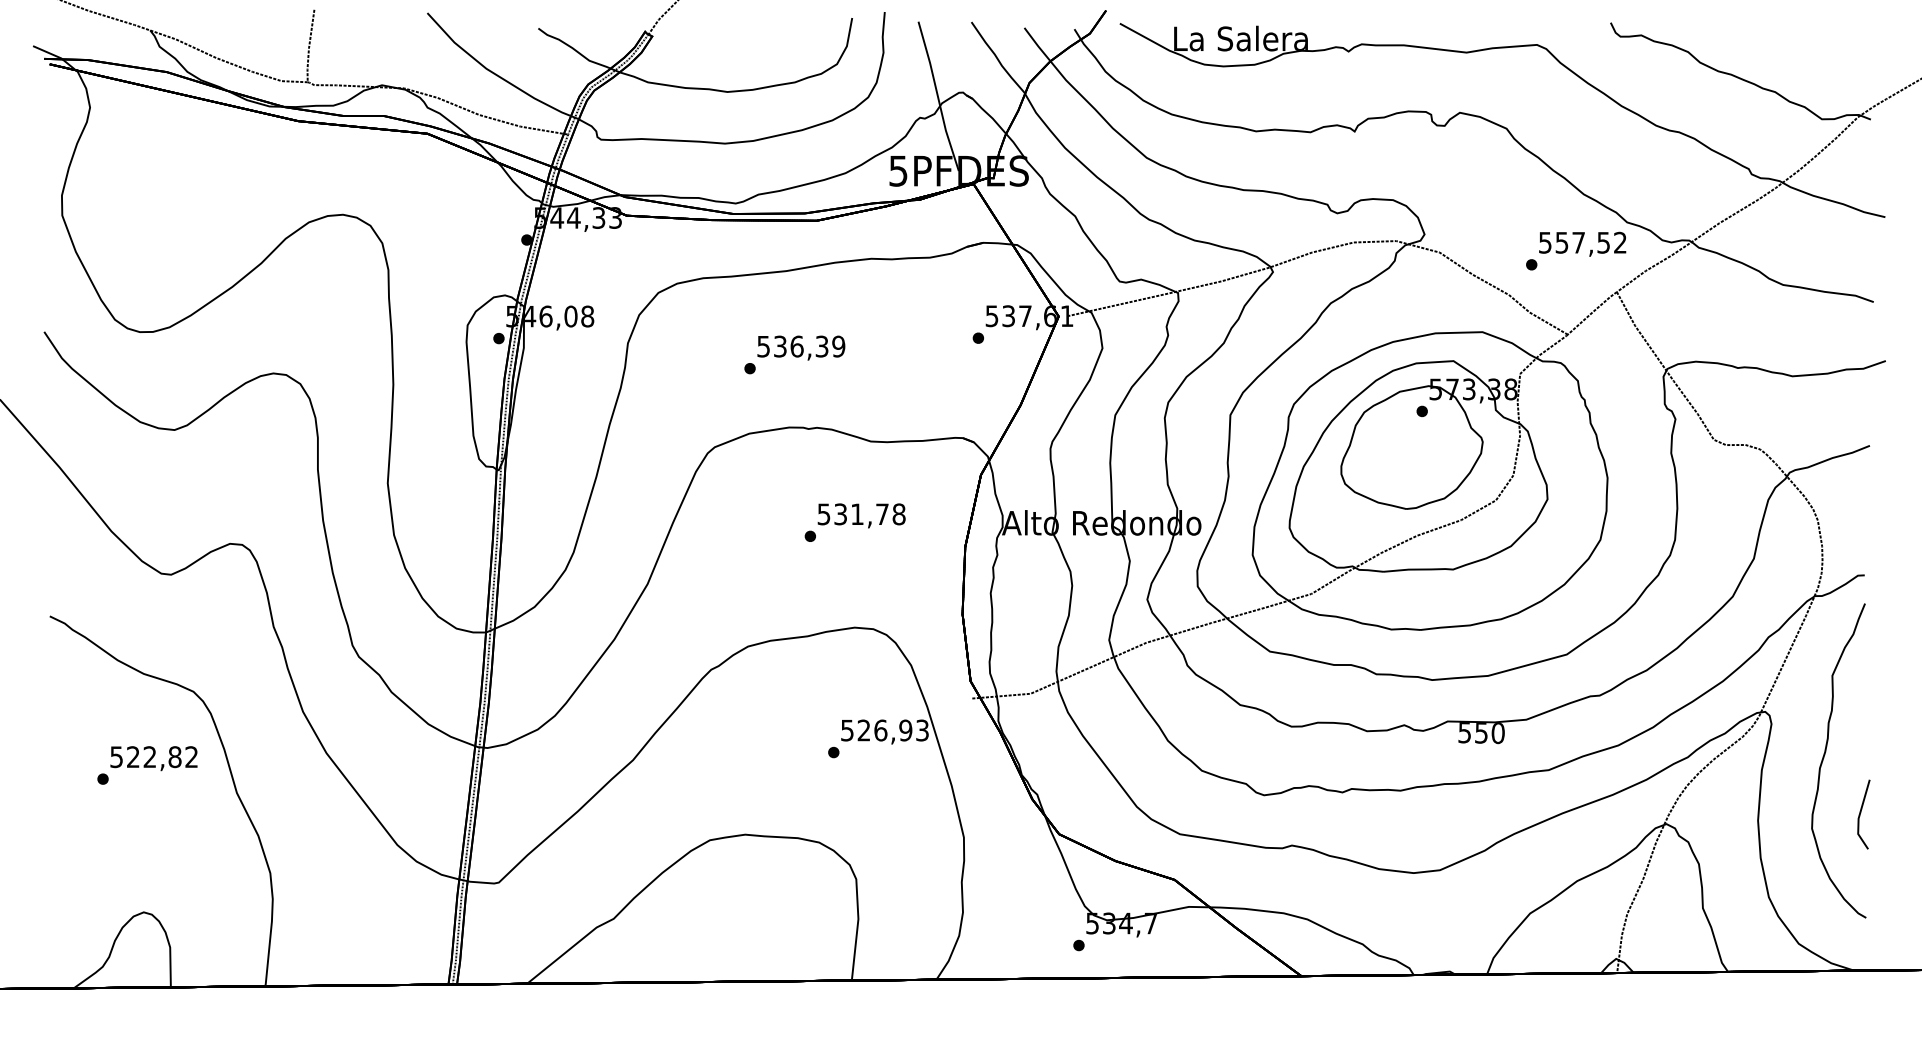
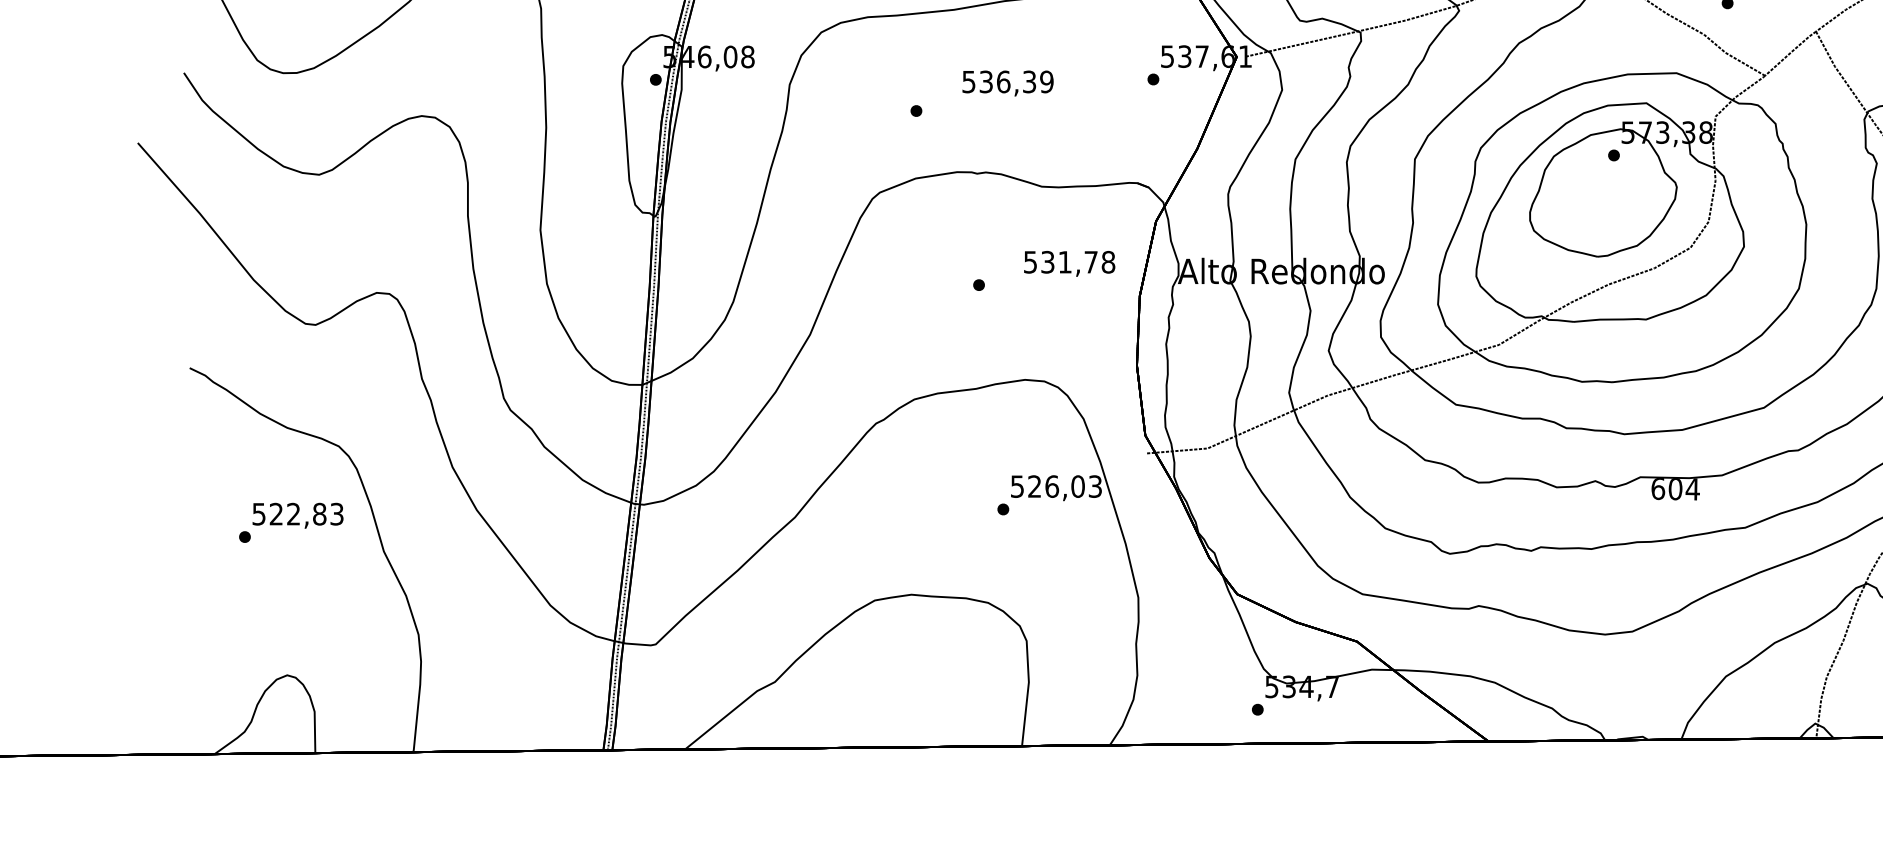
text: (801, 347) -> (1008, 82), moved
text: (861, 515) -> (1069, 263), moved
text: (905, 730) -> (1077, 486), 526,93 -> 526,03
text: (1481, 733) -> (1675, 489), 550 -> 604
text: (191, 757) -> (336, 514), 522,82 -> 522,83

